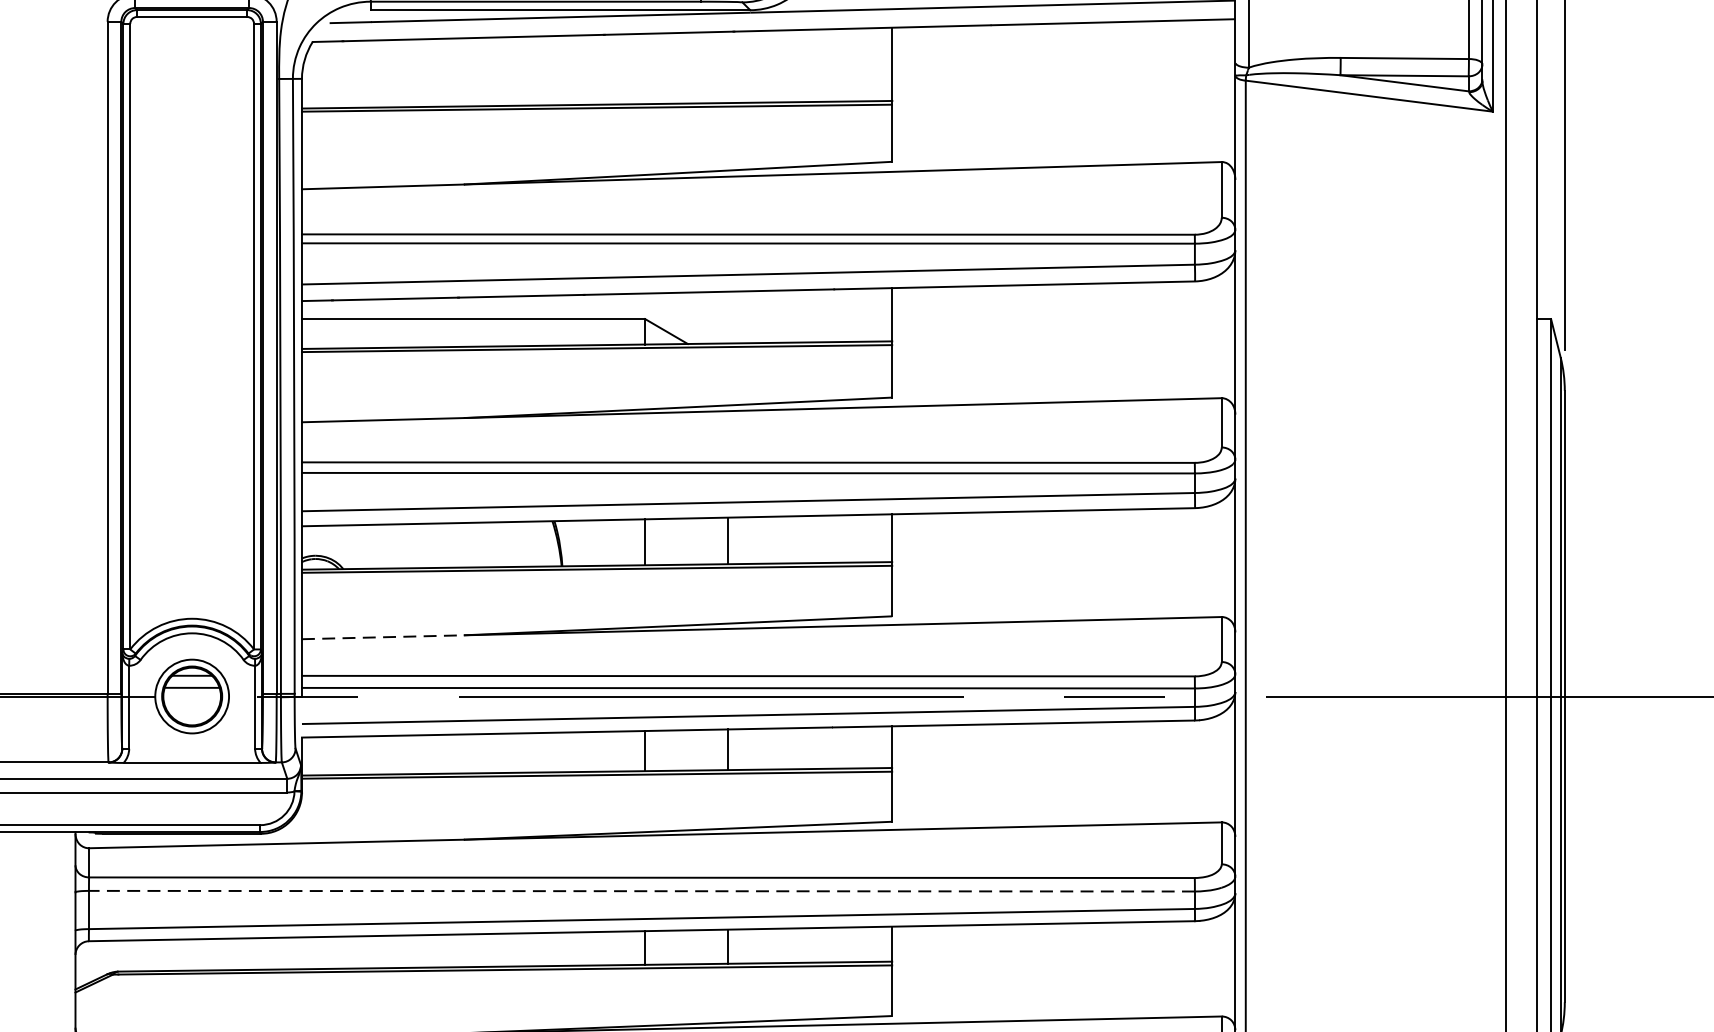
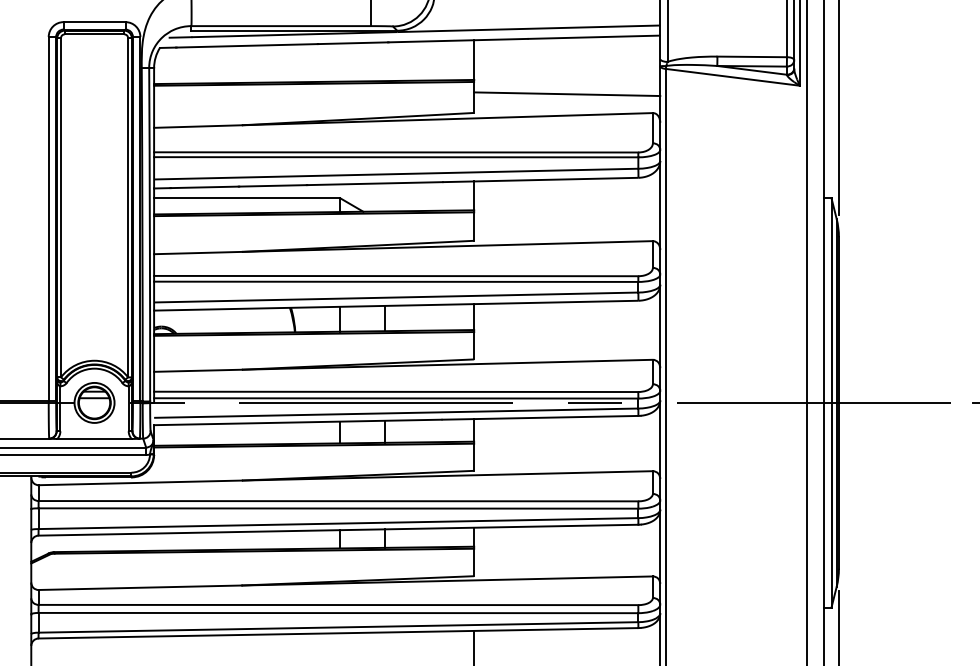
line: (1064, 127) -> (567, 94), added
line: (383, 636) -> (198, 370), dashed -> solid
line: (641, 891) -> (338, 508), dashed -> solid

